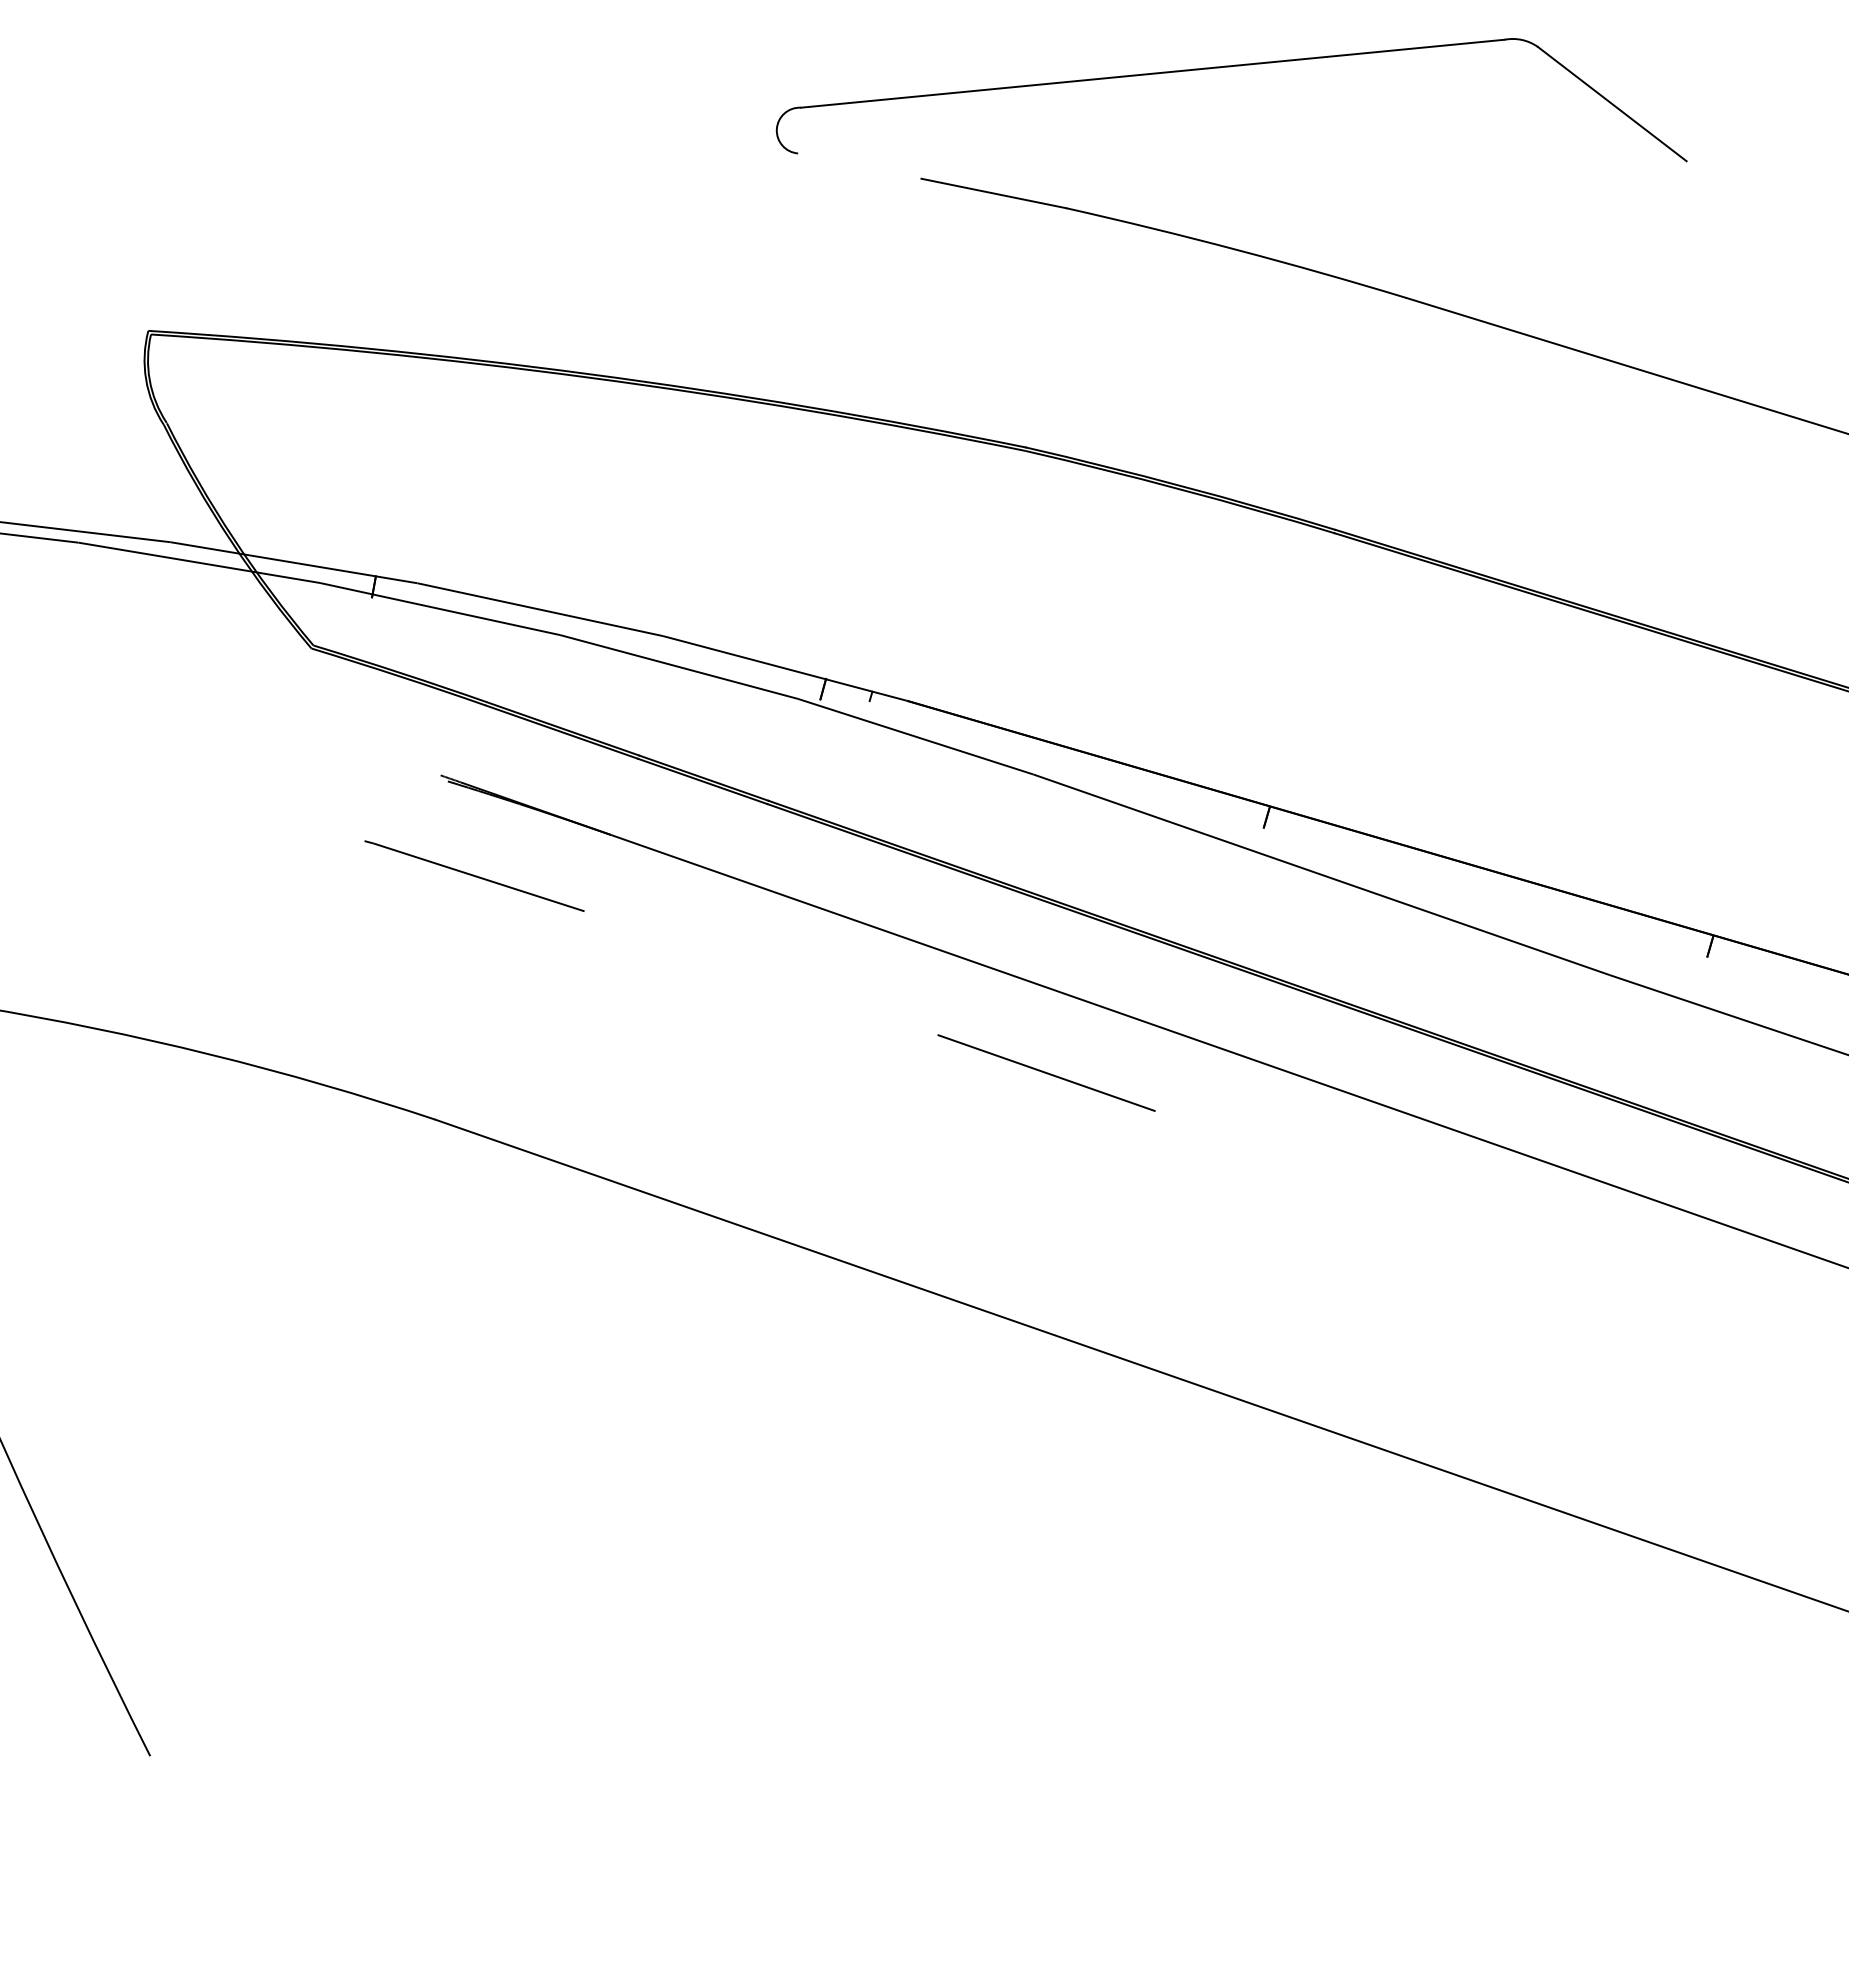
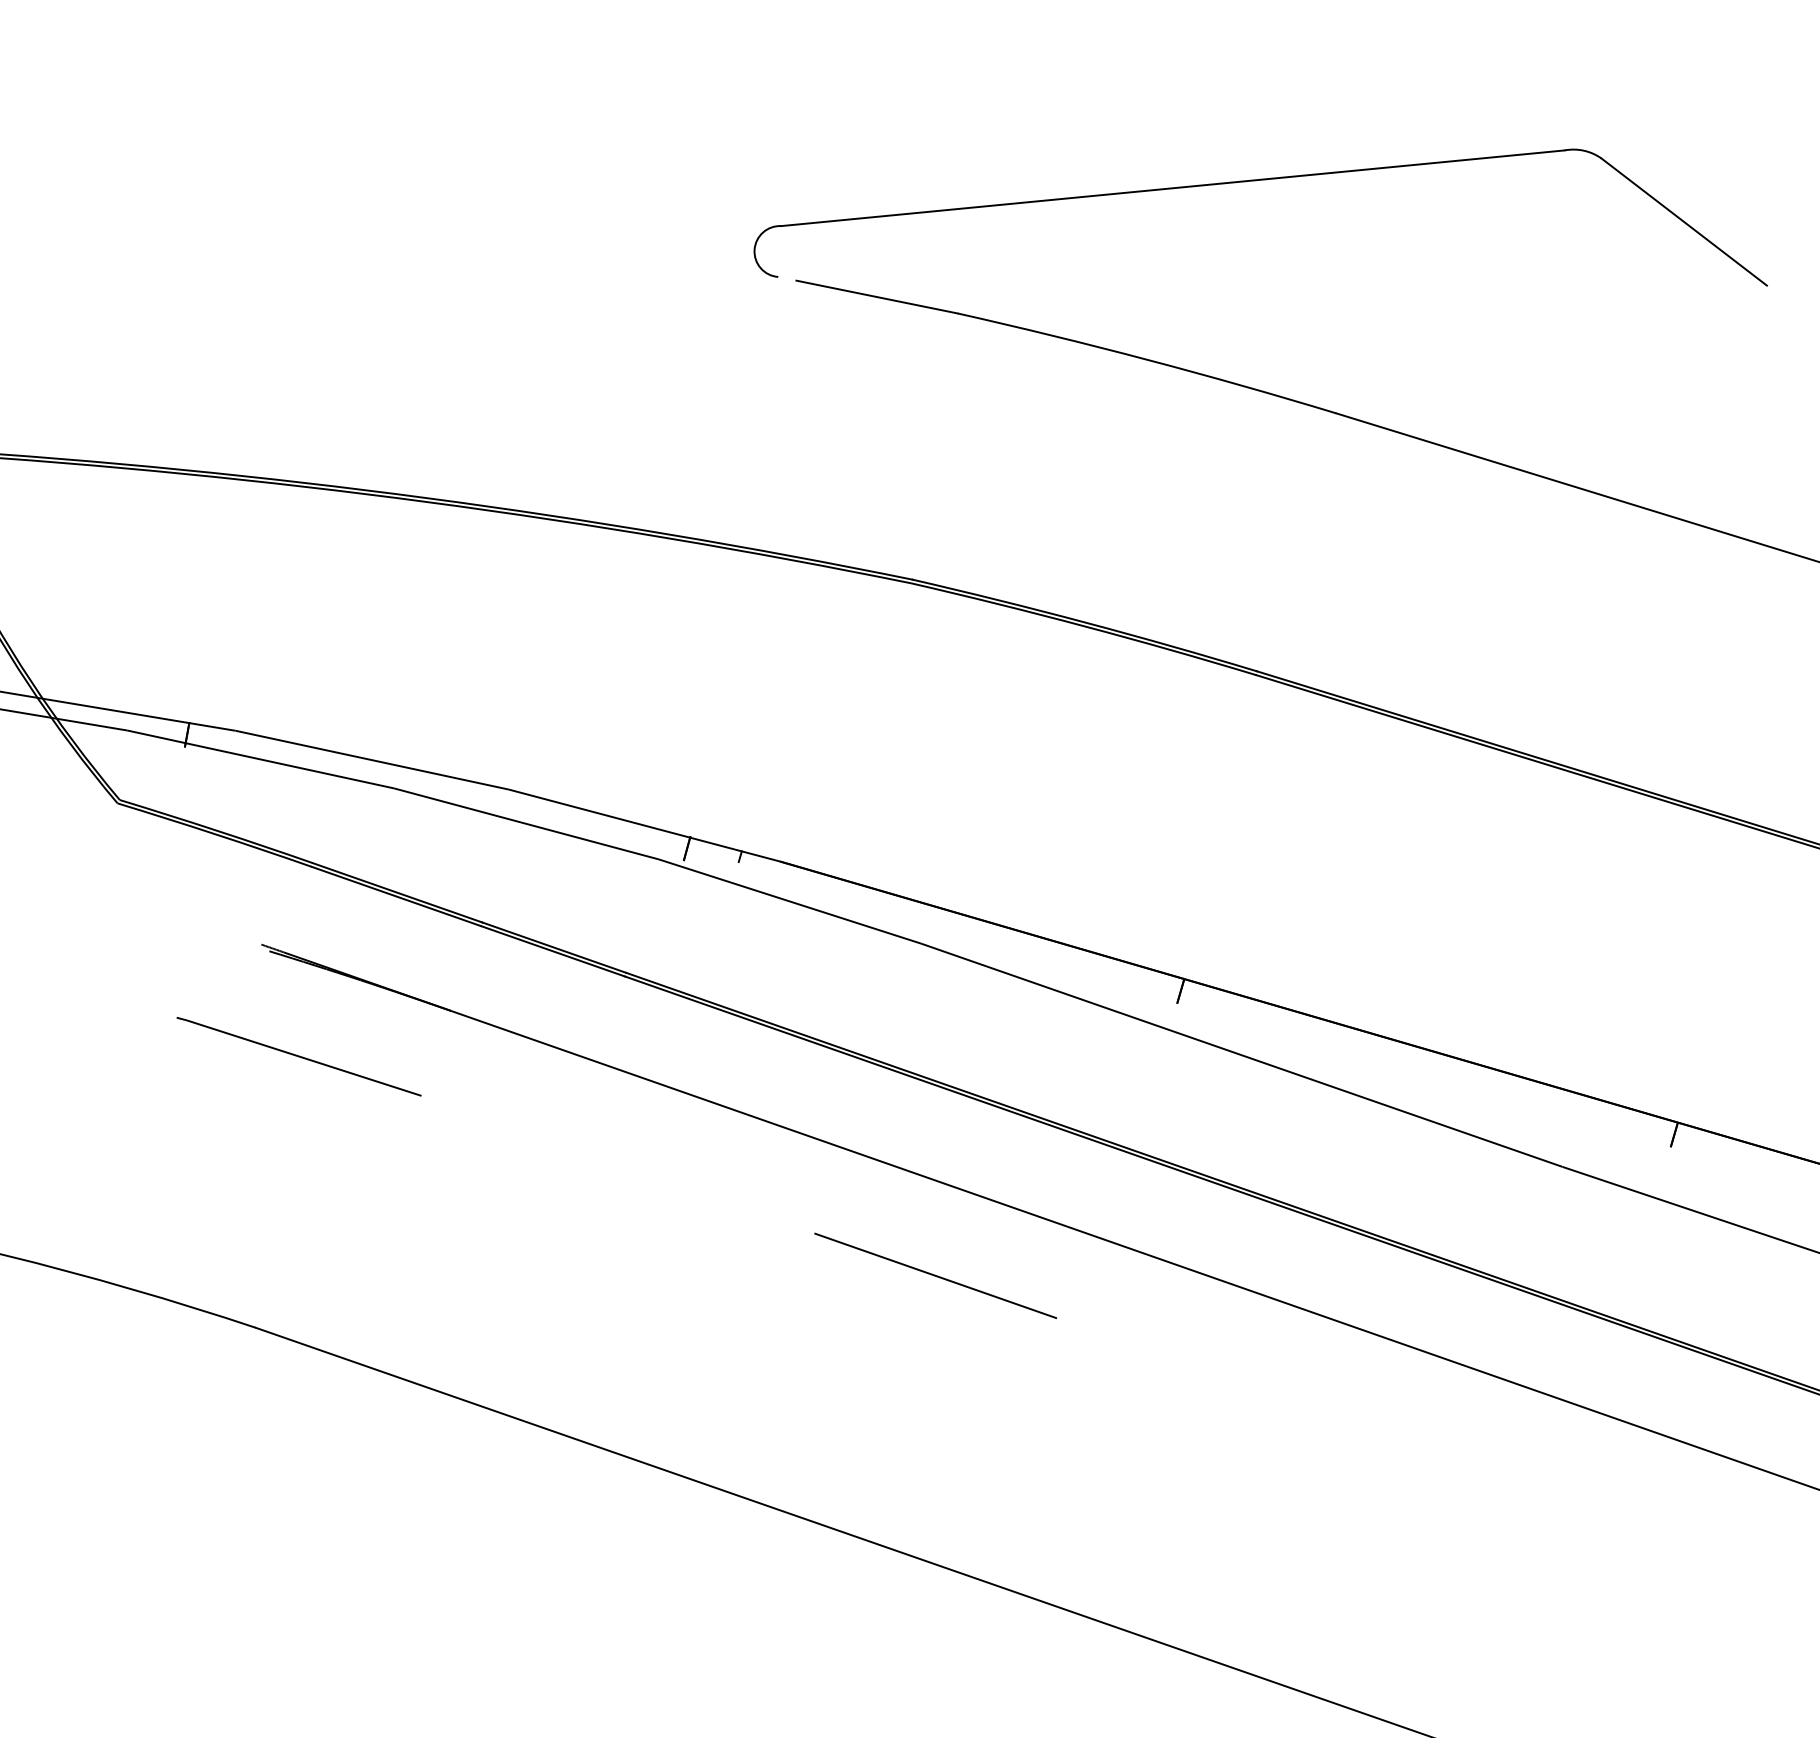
part: (1230, 67) -> (1259, 181), moved

